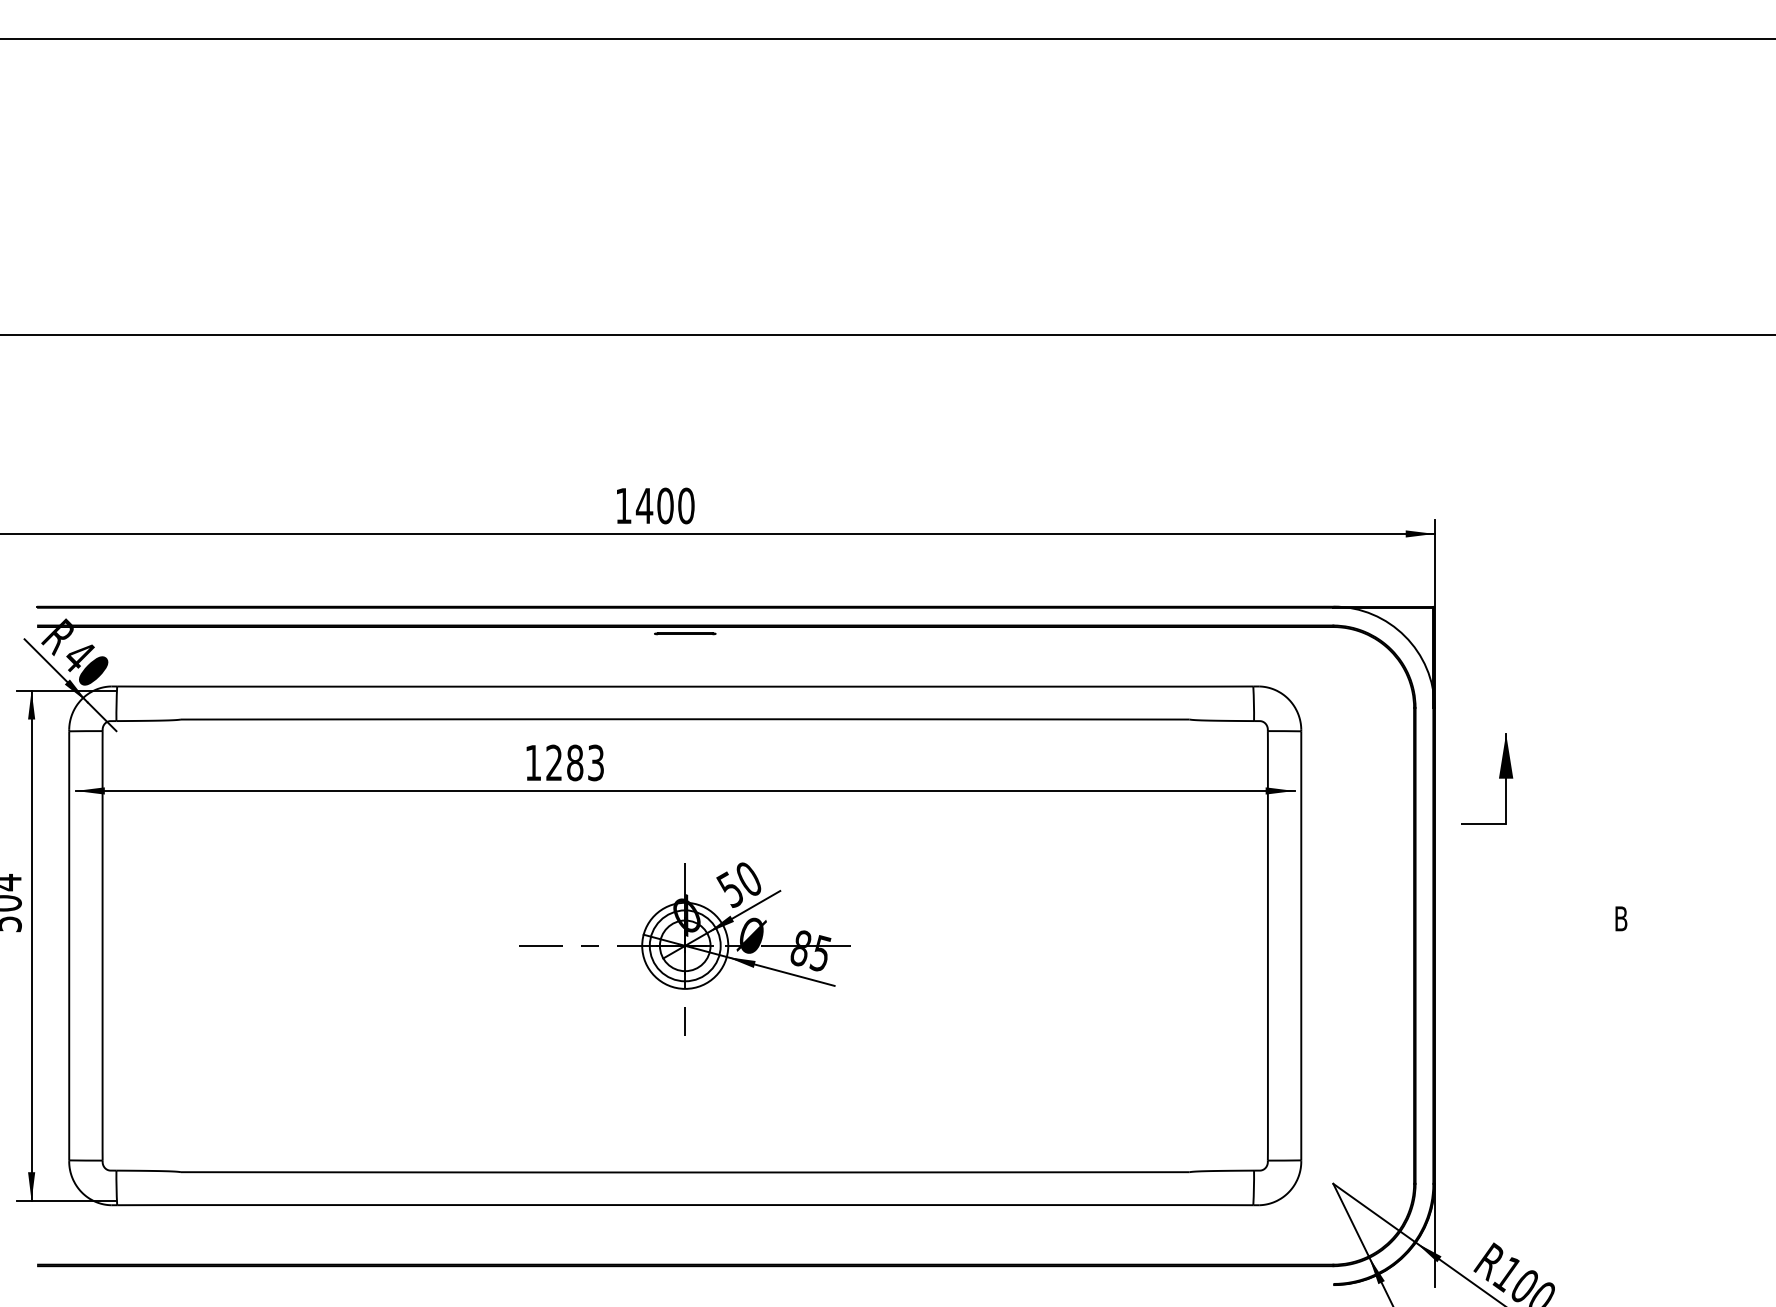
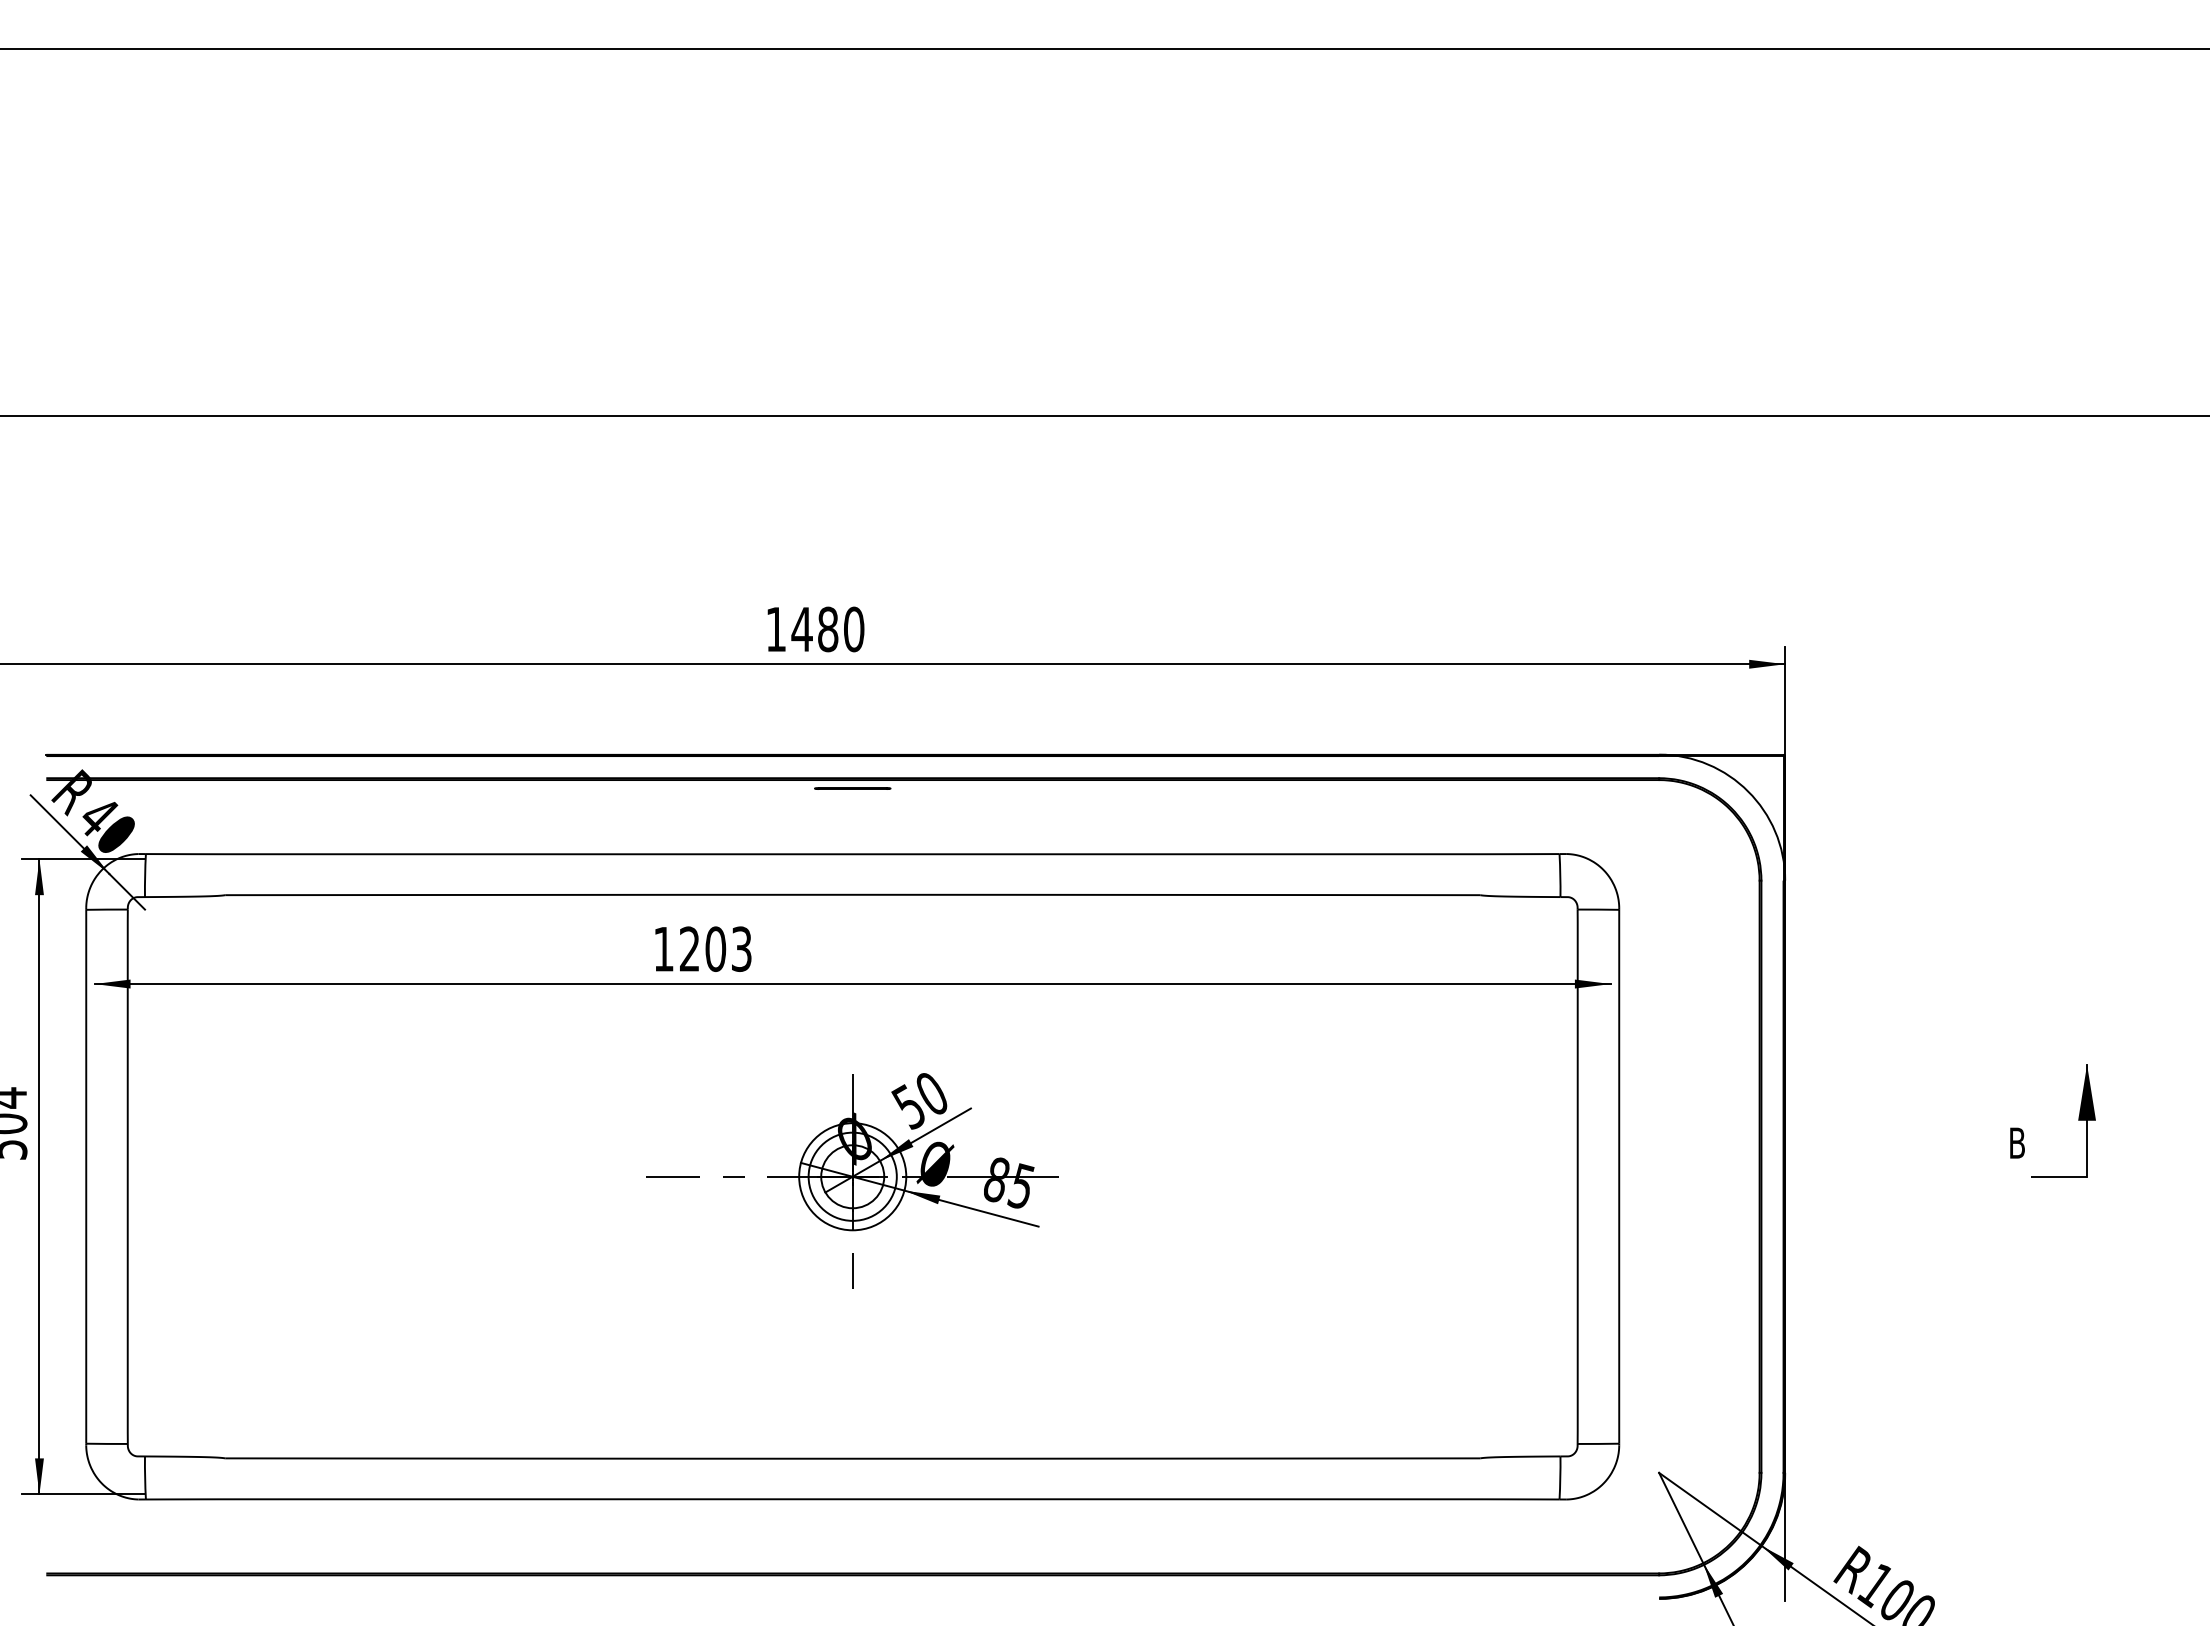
text: (665, 506) -> (828, 629), 1400 -> 1480
text: (574, 762) -> (715, 948), 1283 -> 1203
part: (1499, 778) -> (2078, 1120), moved

